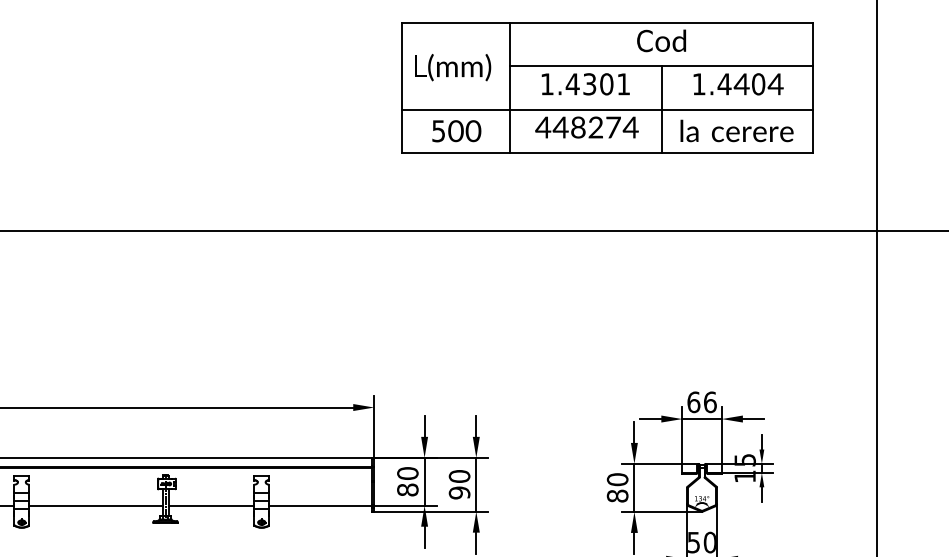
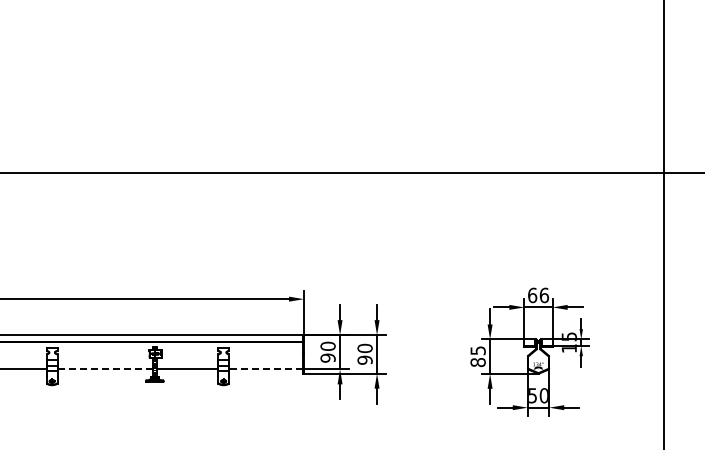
part: (606, 87) -> (470, 70), removed
text: (616, 479) -> (477, 350), 80 -> 85
text: (407, 489) -> (327, 357), 80 -> 90
line: (96, 505) -> (105, 369), solid -> dashed
line: (320, 505) -> (265, 369), solid -> dashed

